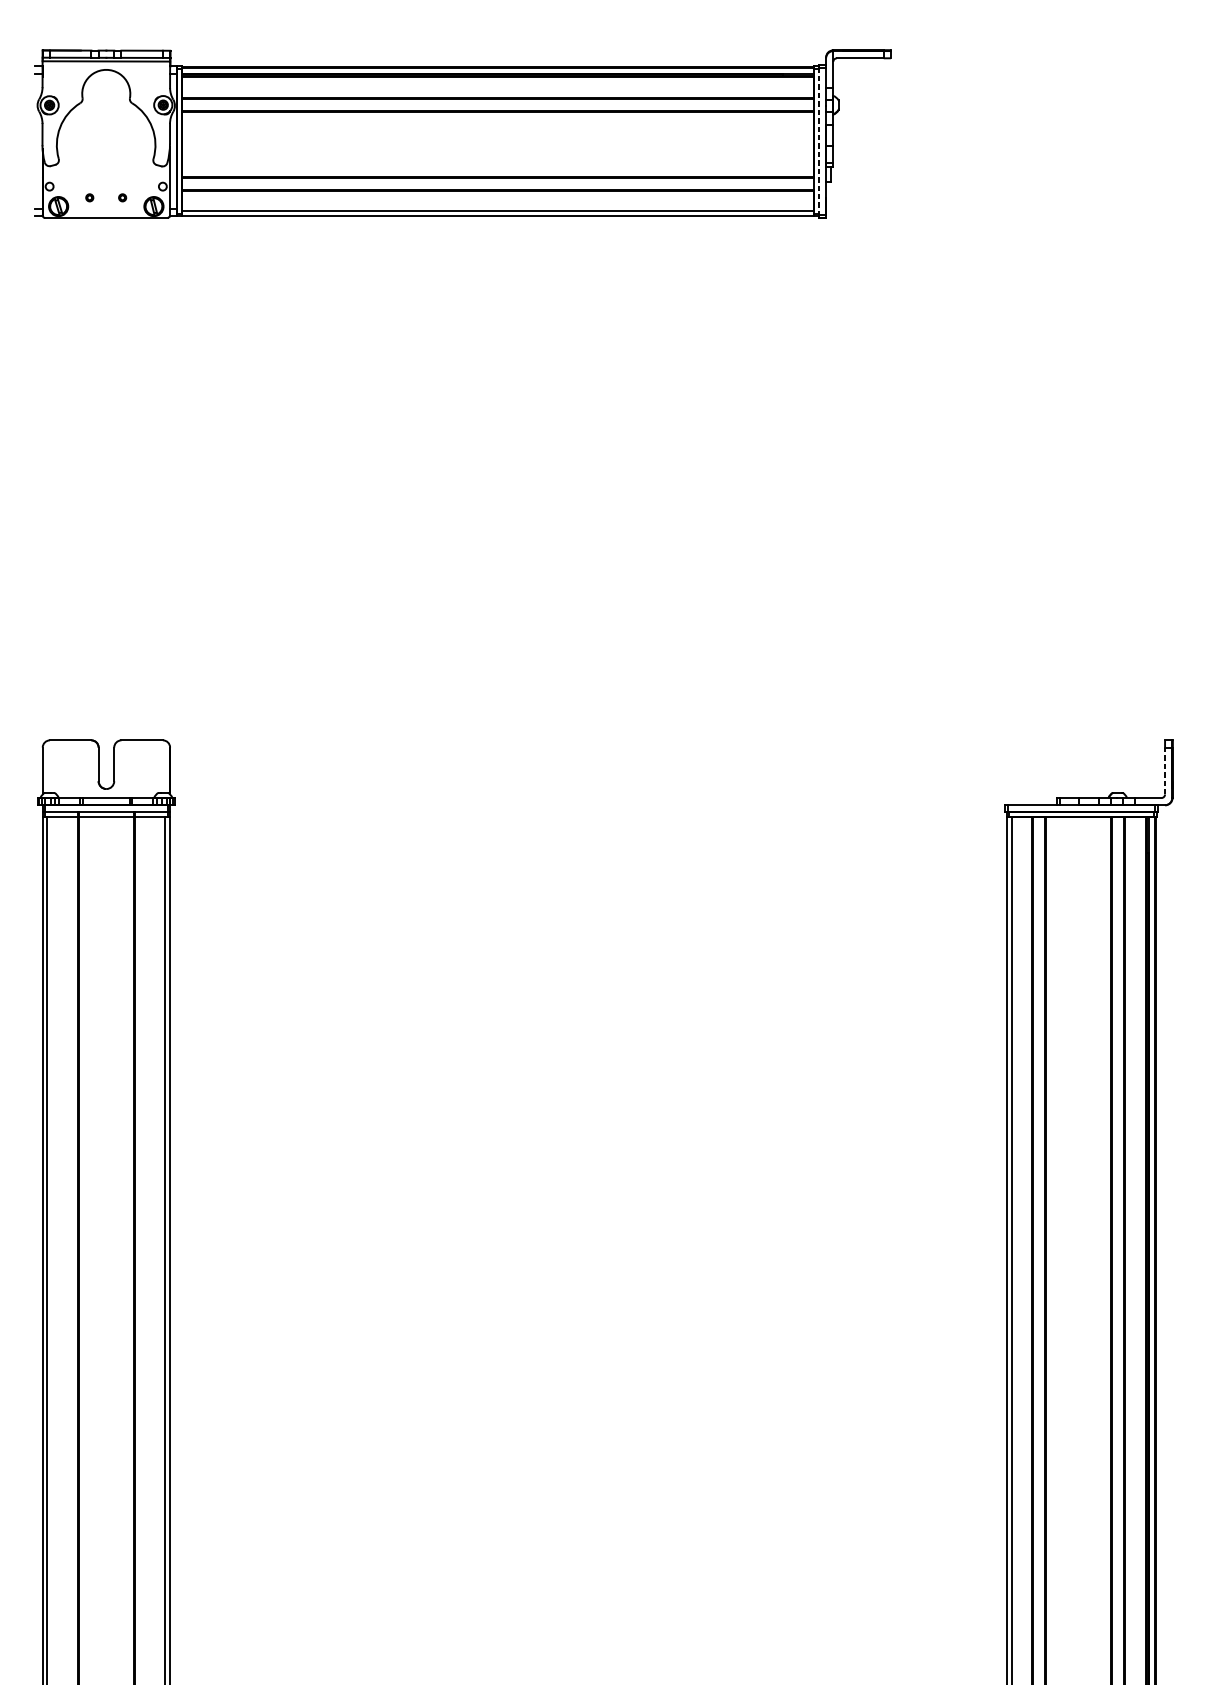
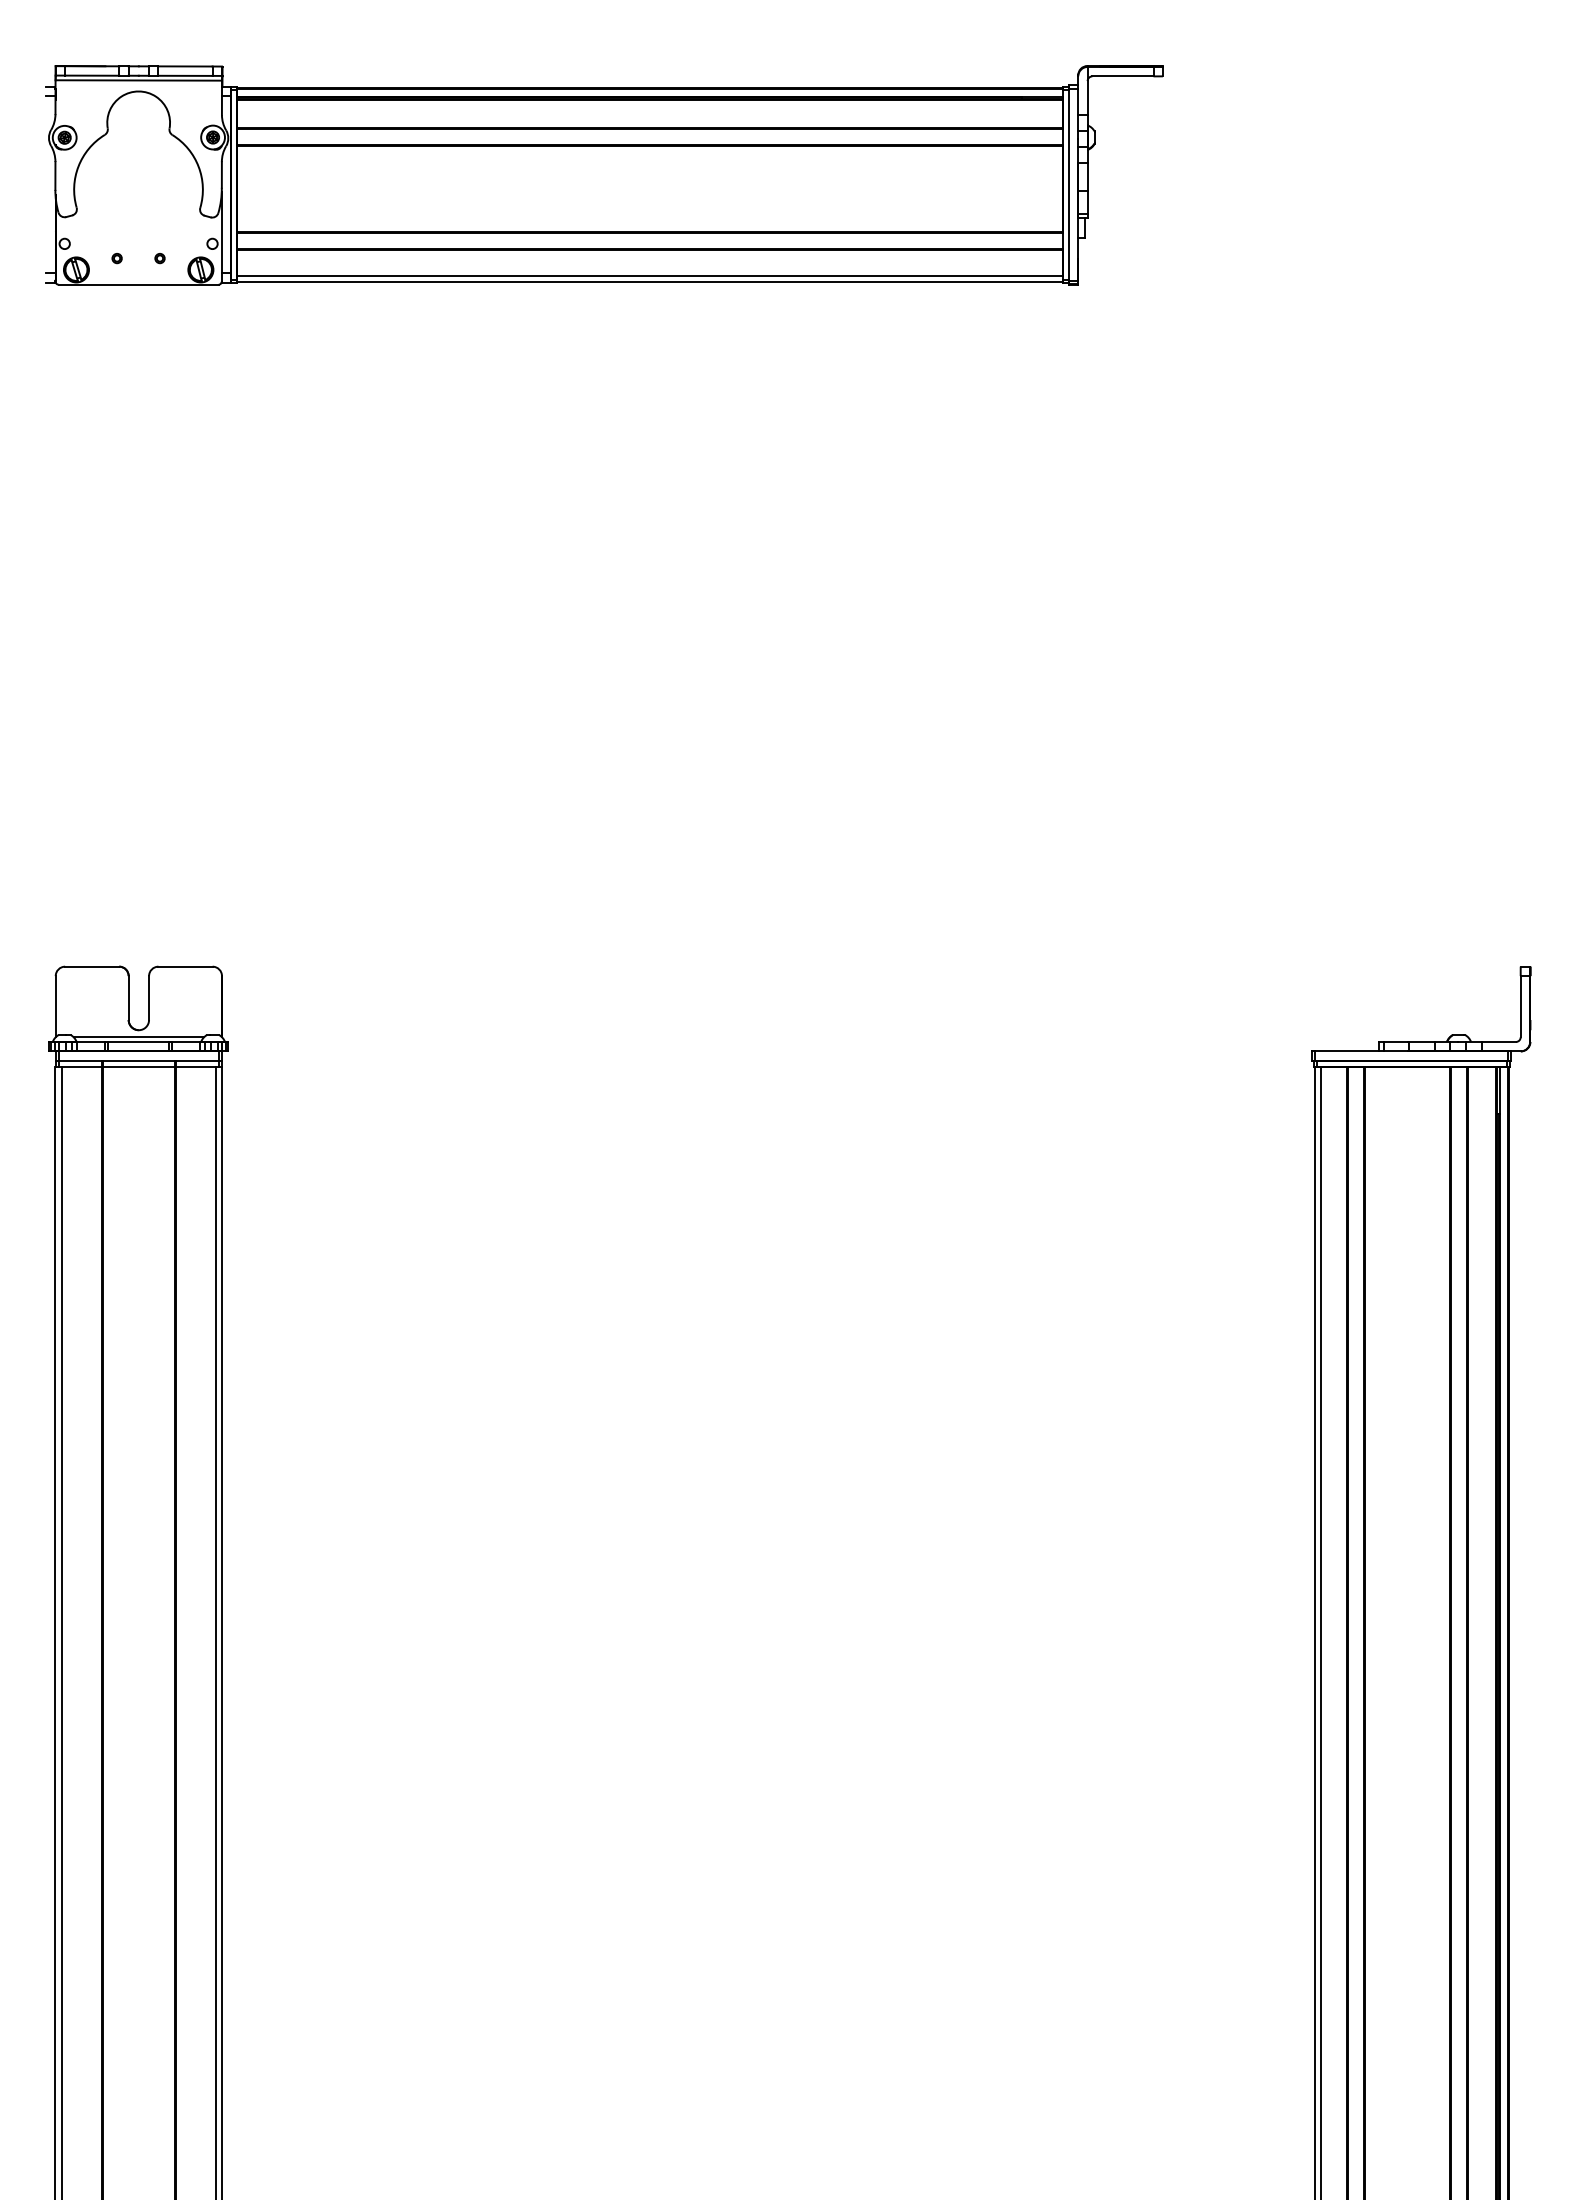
line: (818, 141) -> (1068, 185), dashed -> solid
line: (1164, 770) -> (1520, 1006), dashed -> solid
line: (106, 794) -> (138, 1037), added

